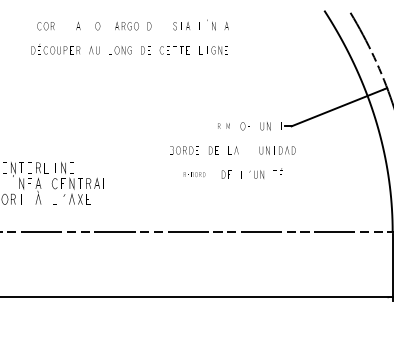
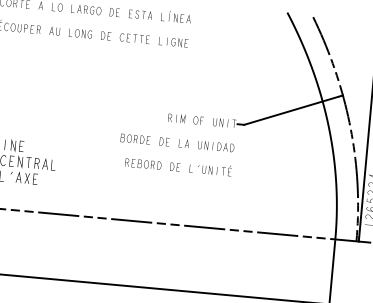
part: (223, 125) -> (176, 117), size x1.43
part: (277, 150) -> (216, 146), moved
part: (194, 174) -> (143, 164), size x1.67

